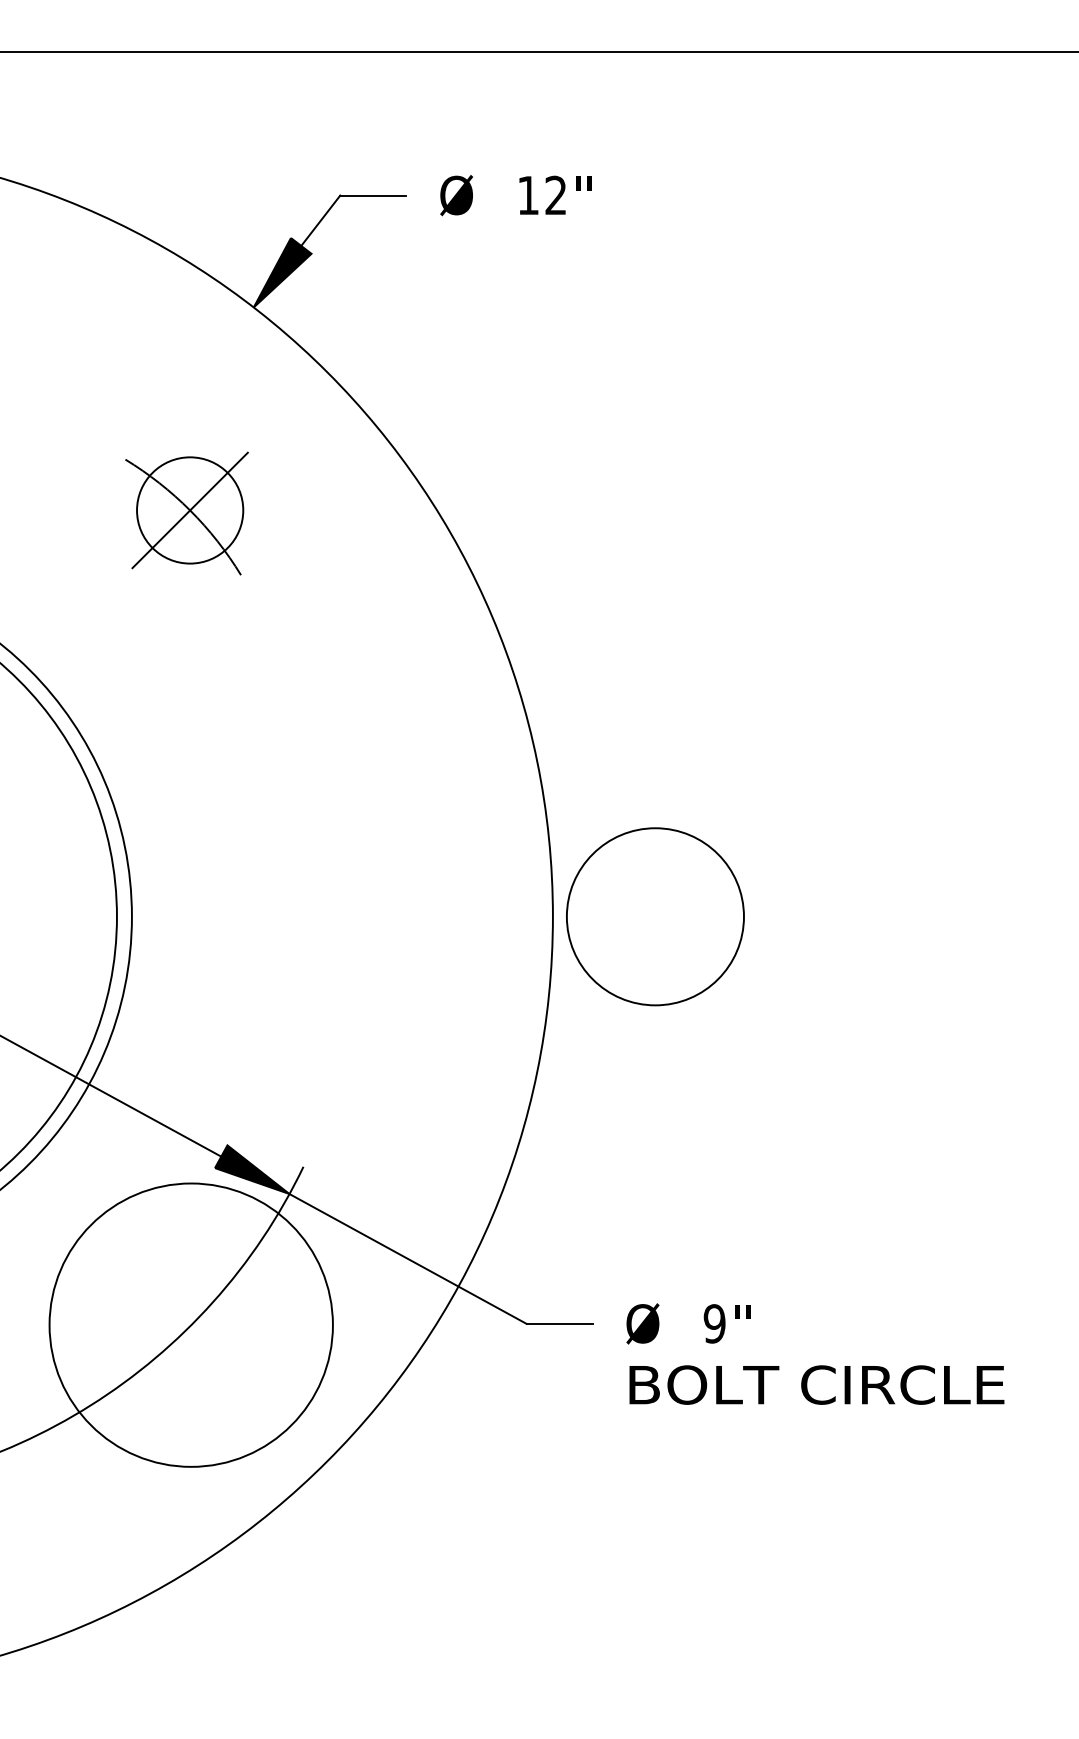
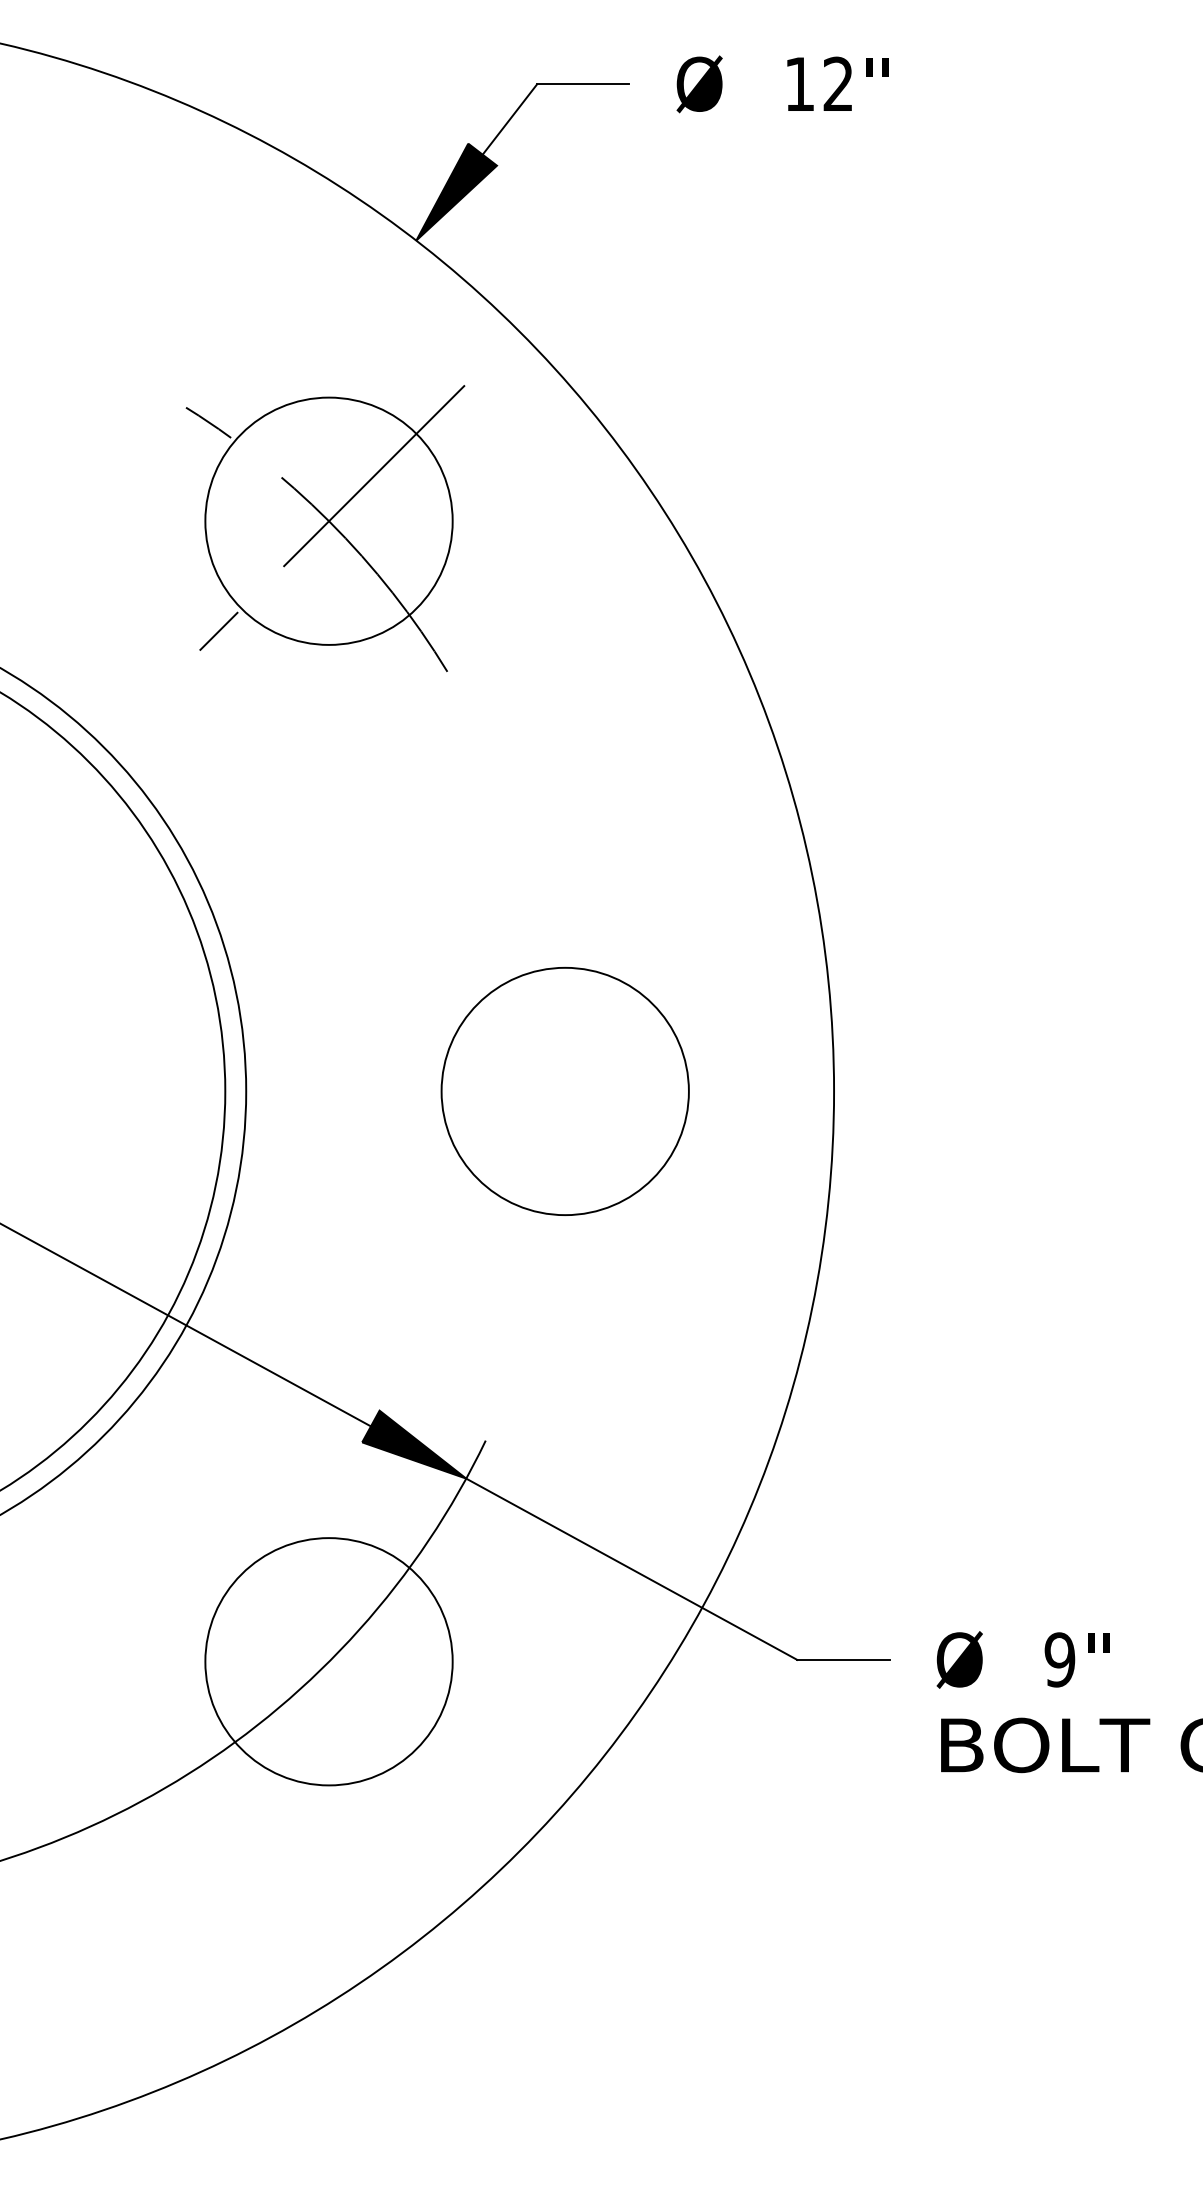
part: (188, 513) -> (325, 528), size x1.67
circle: (655, 916) -> (565, 1091), moved
circle: (190, 1324) -> (327, 1660), size x0.62

